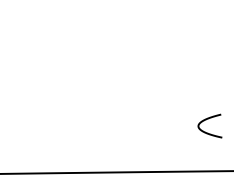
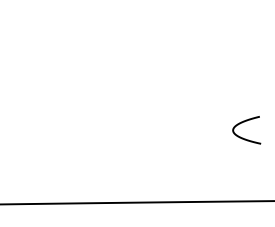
curve: (207, 132) -> (243, 137), moved

